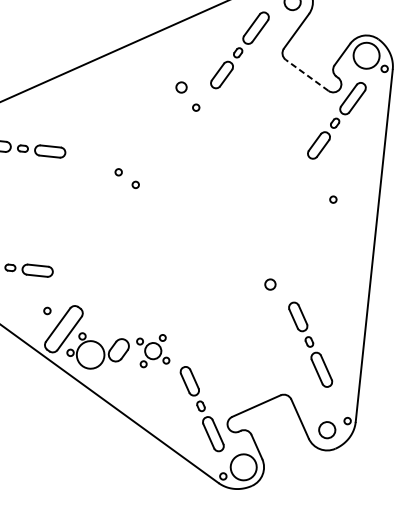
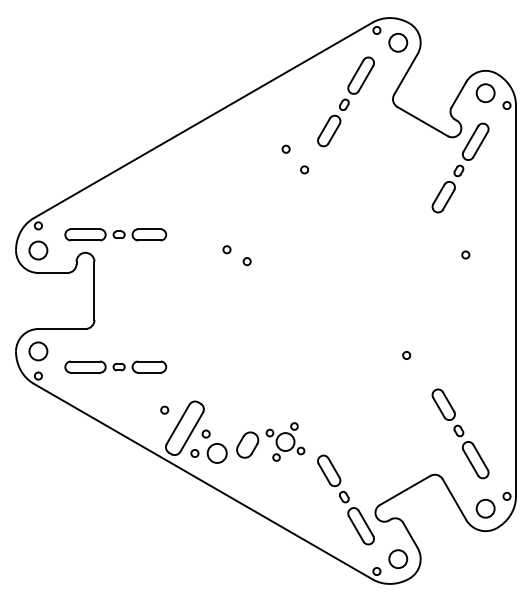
circle: (366, 56) -> (485, 93), size x0.62
line: (307, 75) -> (422, 121), dashed -> solid
circle: (181, 86) -> (285, 148), size x0.62
circle: (270, 284) -> (406, 355), size x0.62
part: (310, 344) -> (460, 433), moved
circle: (90, 354) -> (216, 452), size x0.62
circle: (243, 467) -> (398, 559), size x0.62

